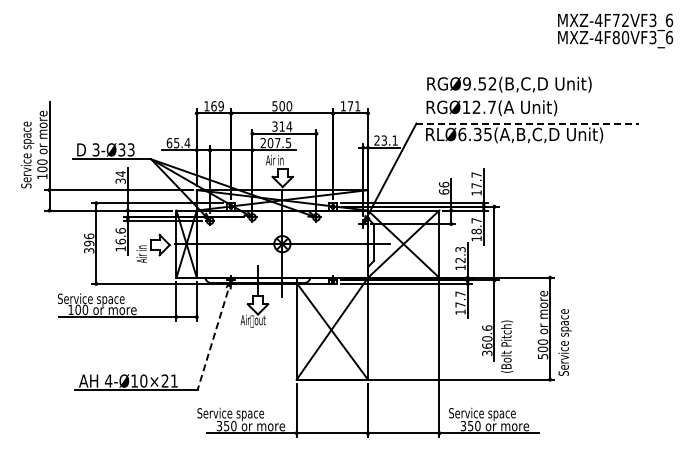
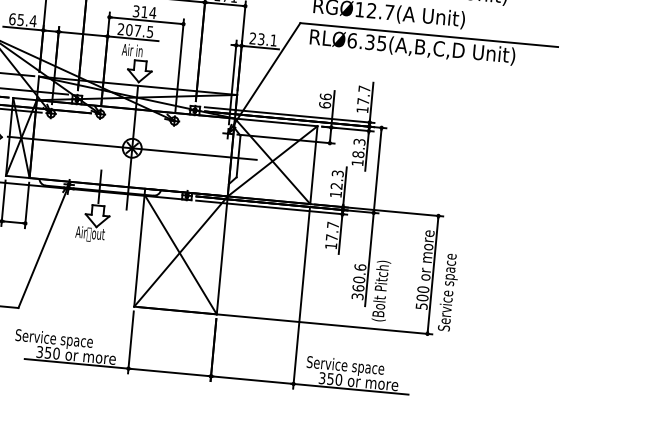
line: (528, 123) -> (430, 35), dashed -> solid
text: (476, 220) -> (359, 141), 18.7 -> 18.3
line: (214, 335) -> (43, 246), dashed -> solid

